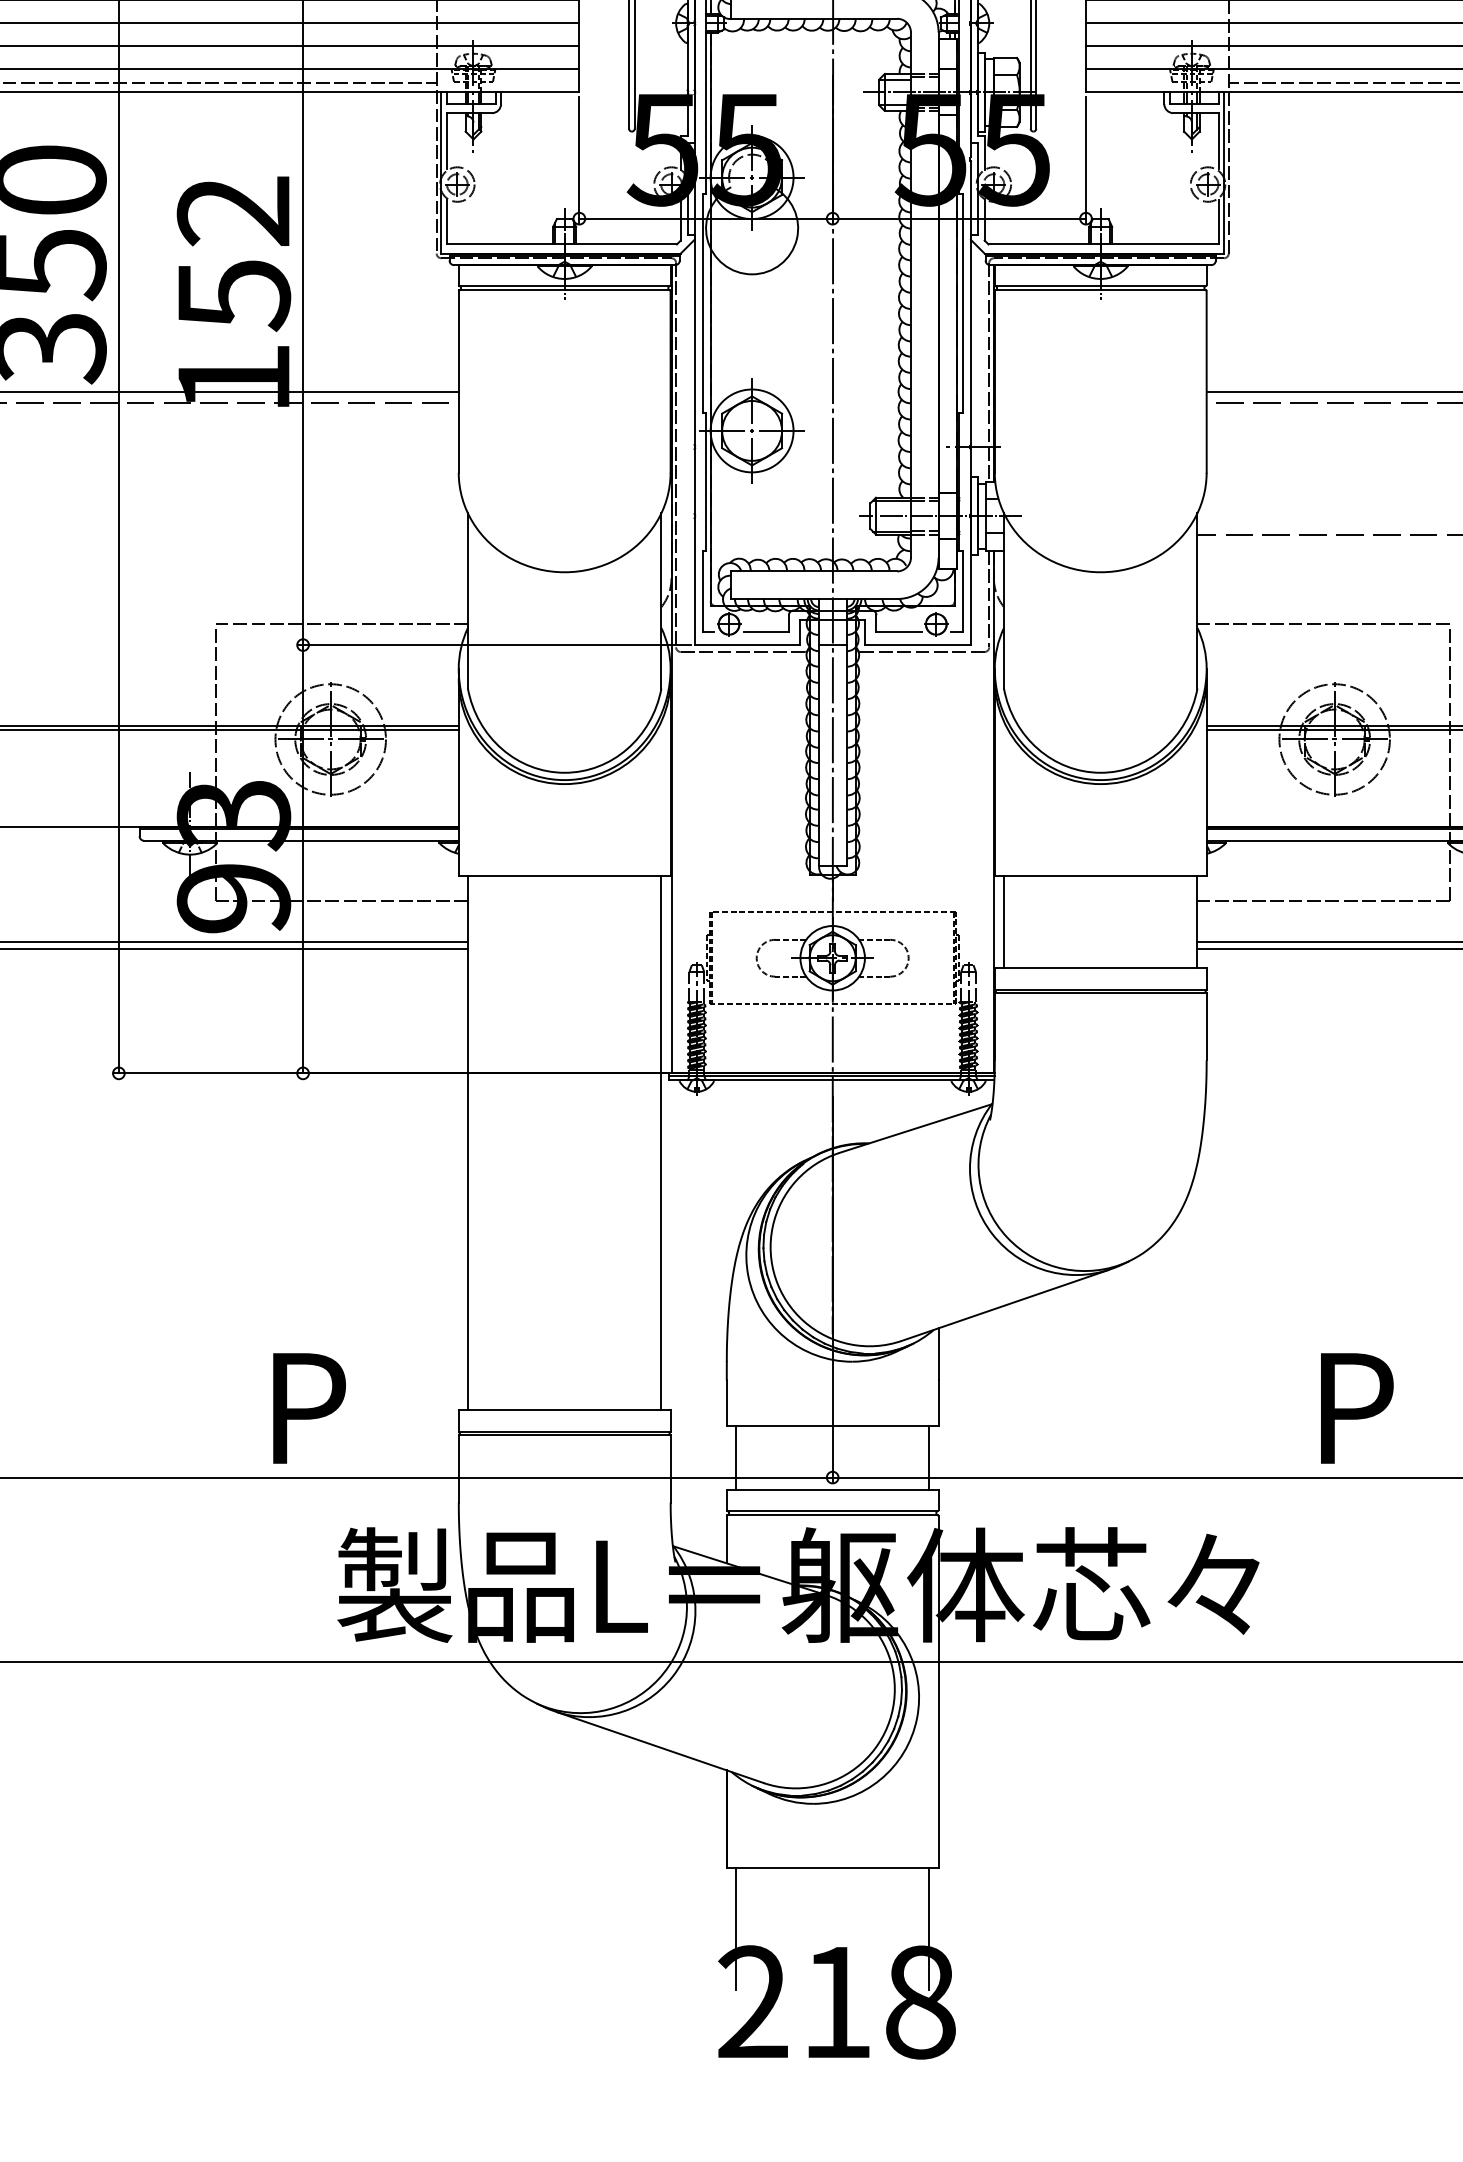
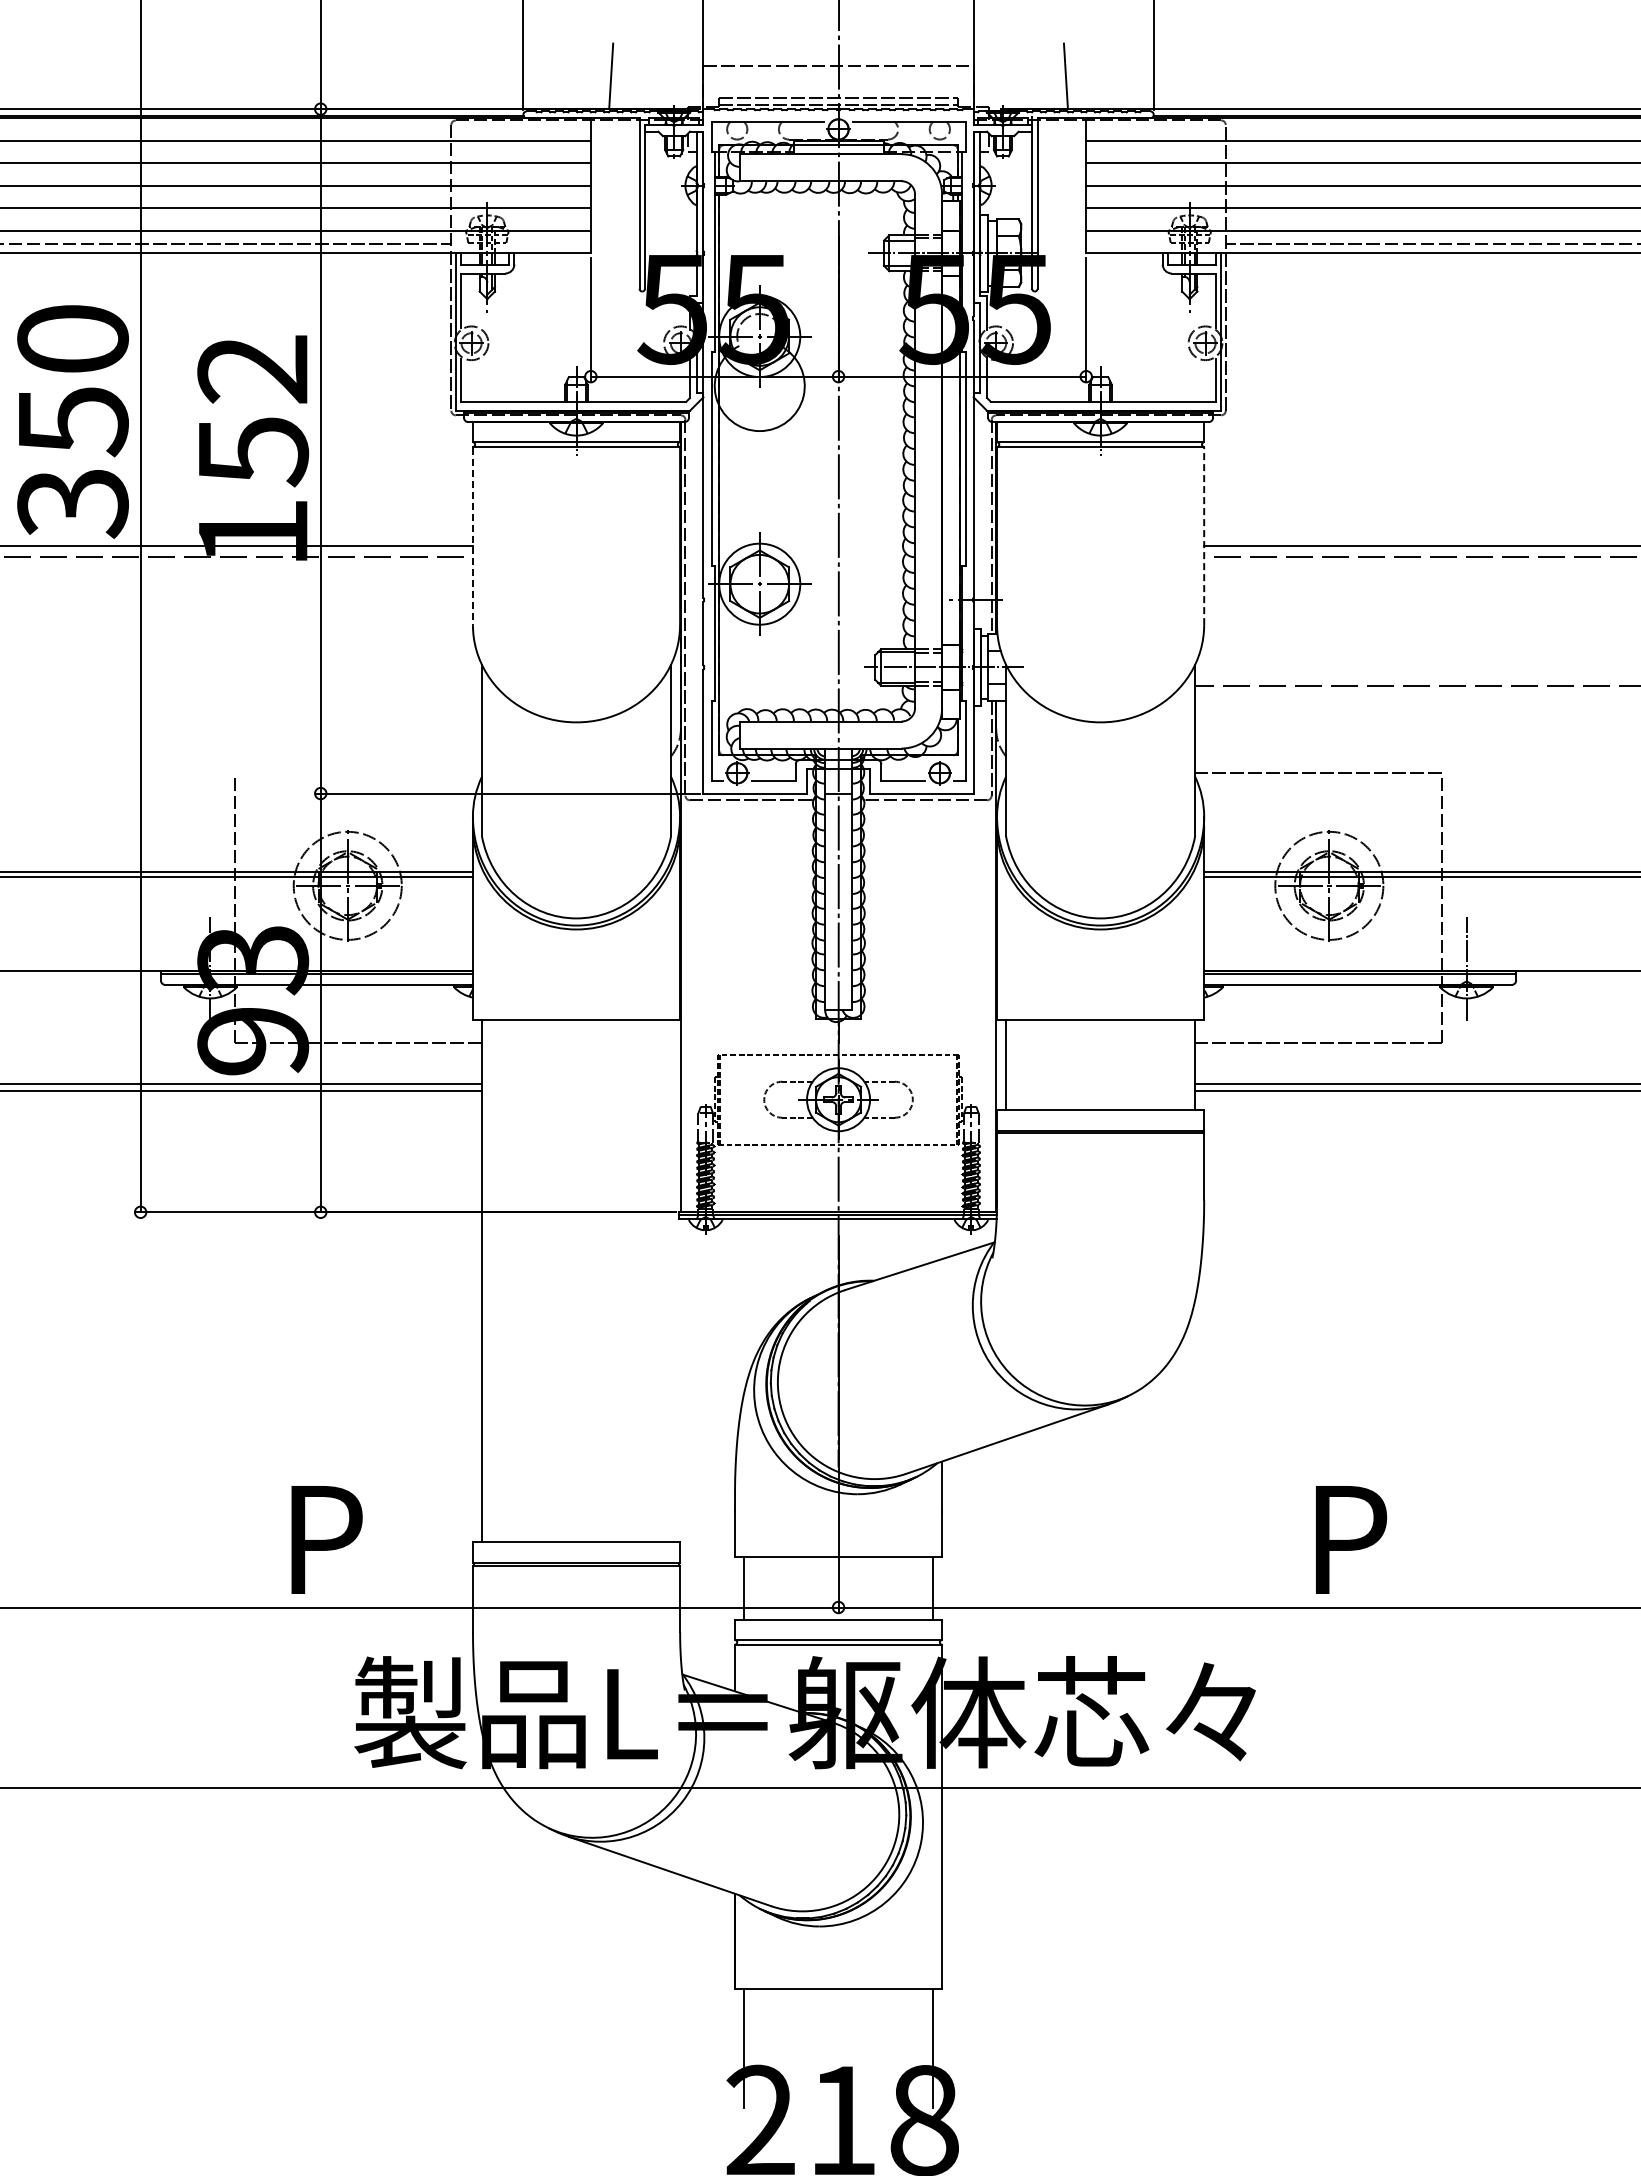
line: (458, 382) -> (472, 536), solid -> dashed
line: (1206, 382) -> (1204, 536), solid -> dashed
line: (341, 624) -> (358, 773), removed
line: (661, 1143) -> (671, 1280), removed

